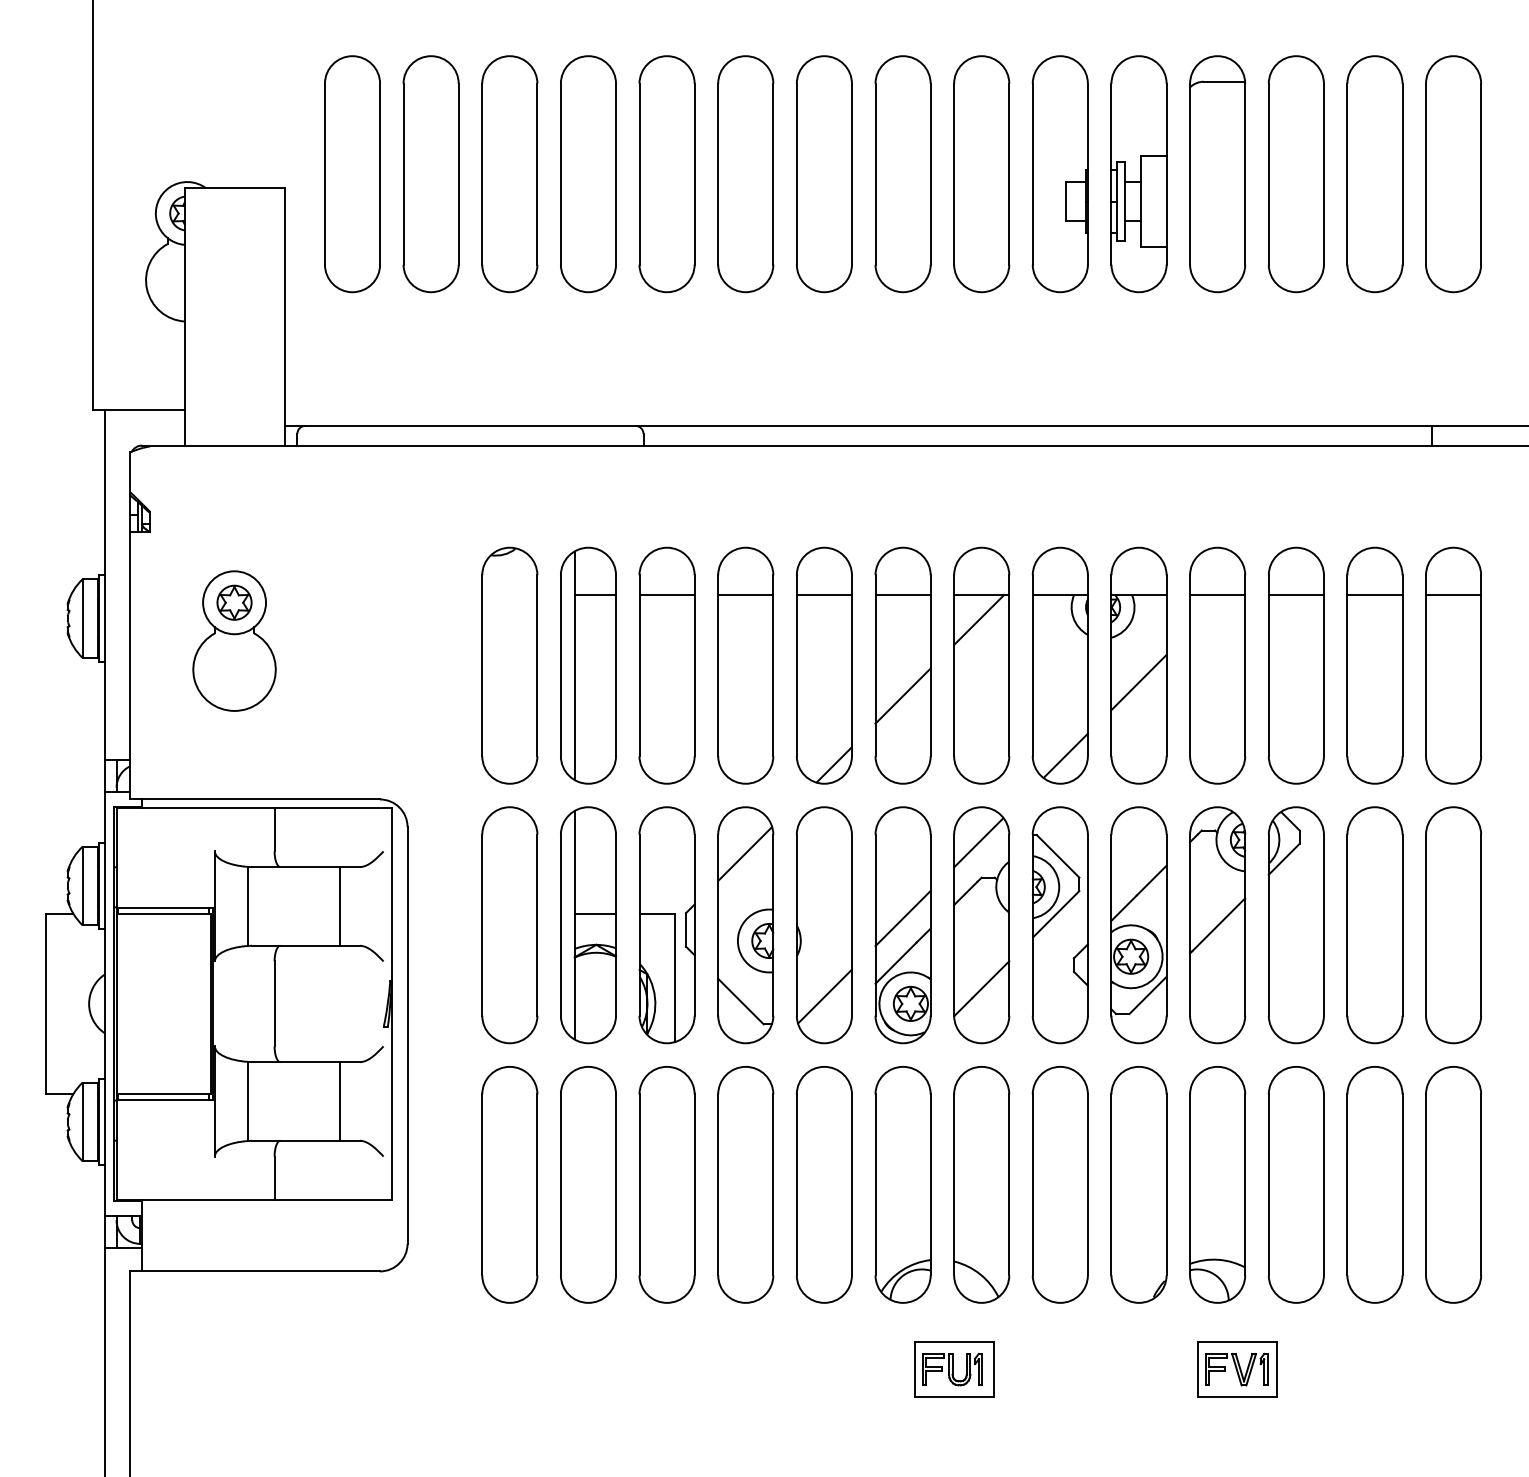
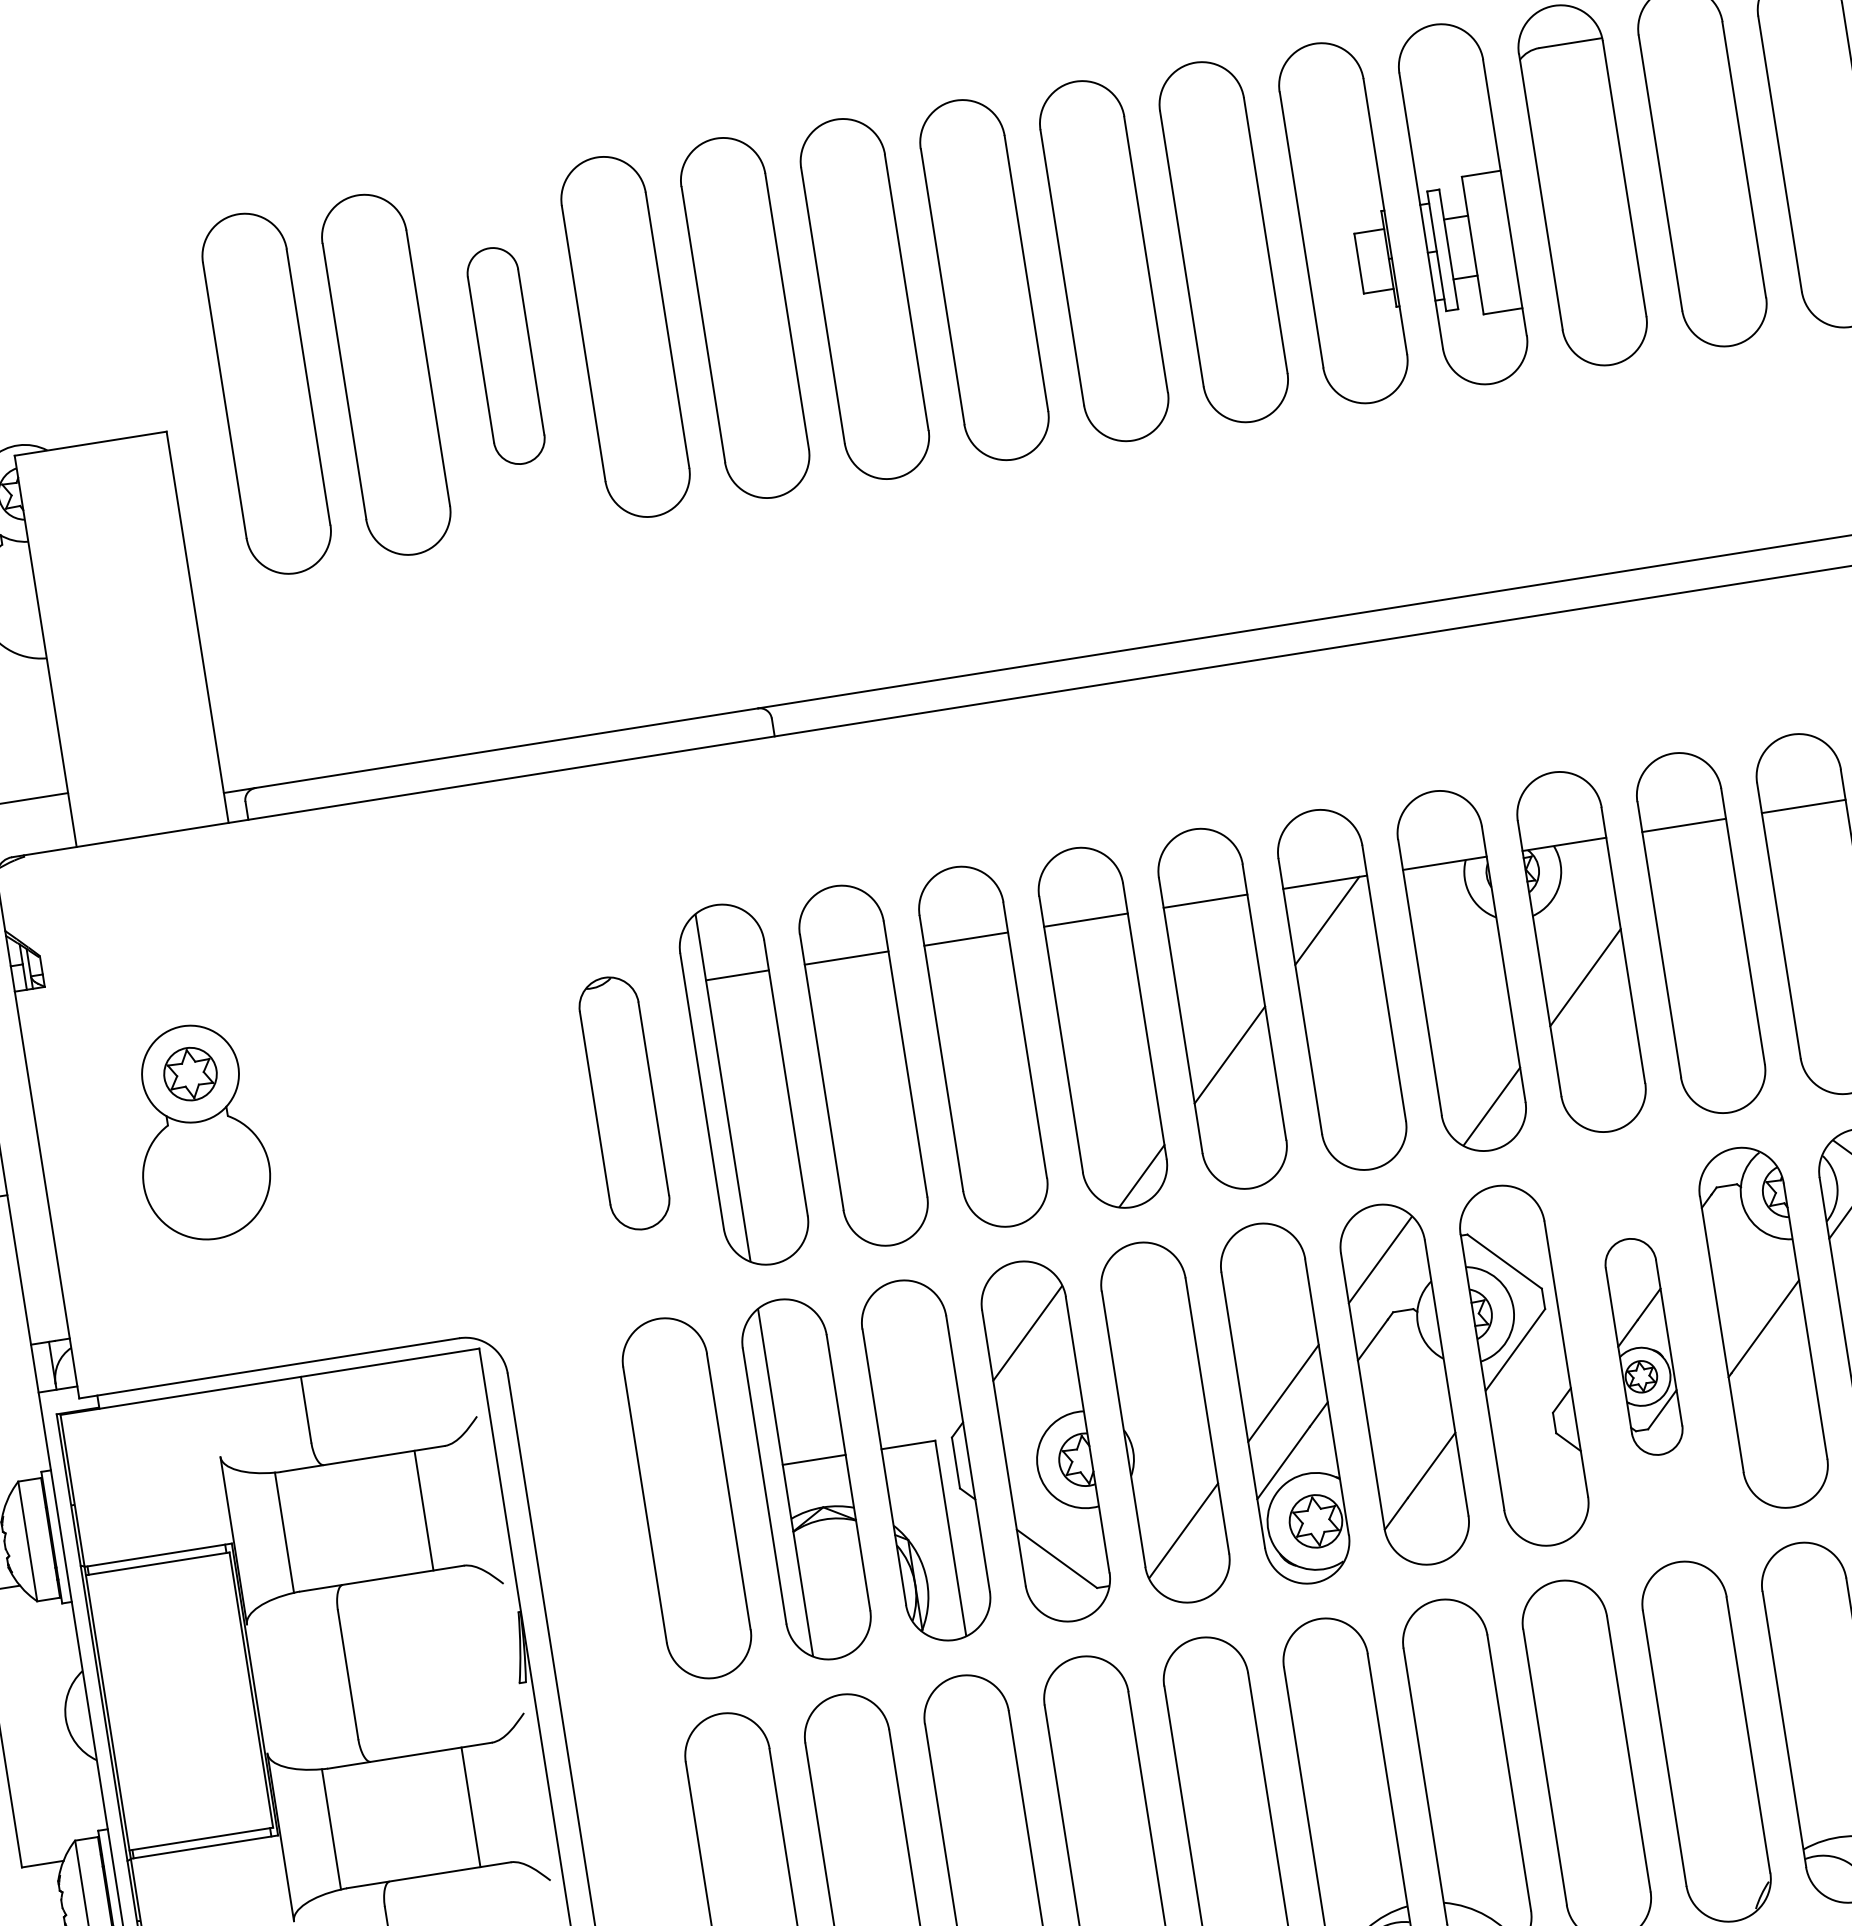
part: (509, 174) -> (505, 356), size x0.6
part: (509, 665) -> (623, 1103), size x0.7
part: (1138, 925) -> (1643, 1347), size x0.6

